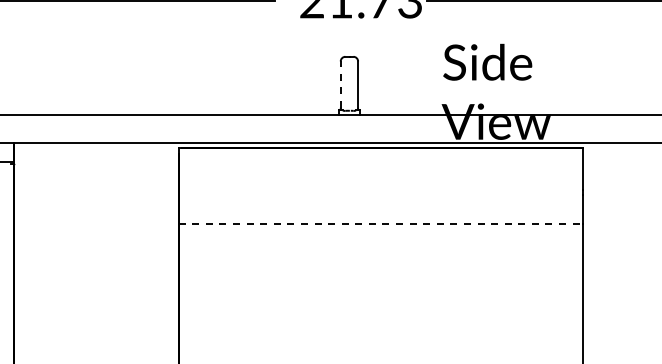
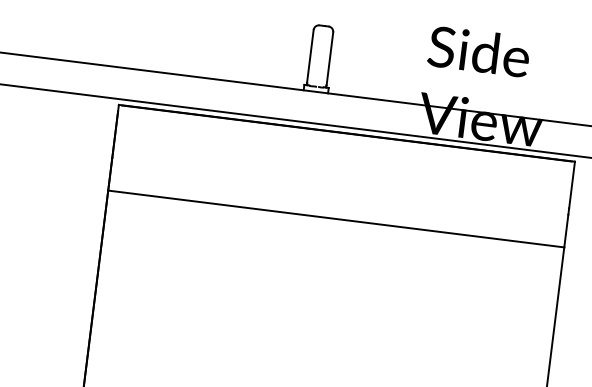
line: (340, 84) -> (310, 55), dashed -> solid
line: (381, 224) -> (336, 219), dashed -> solid

